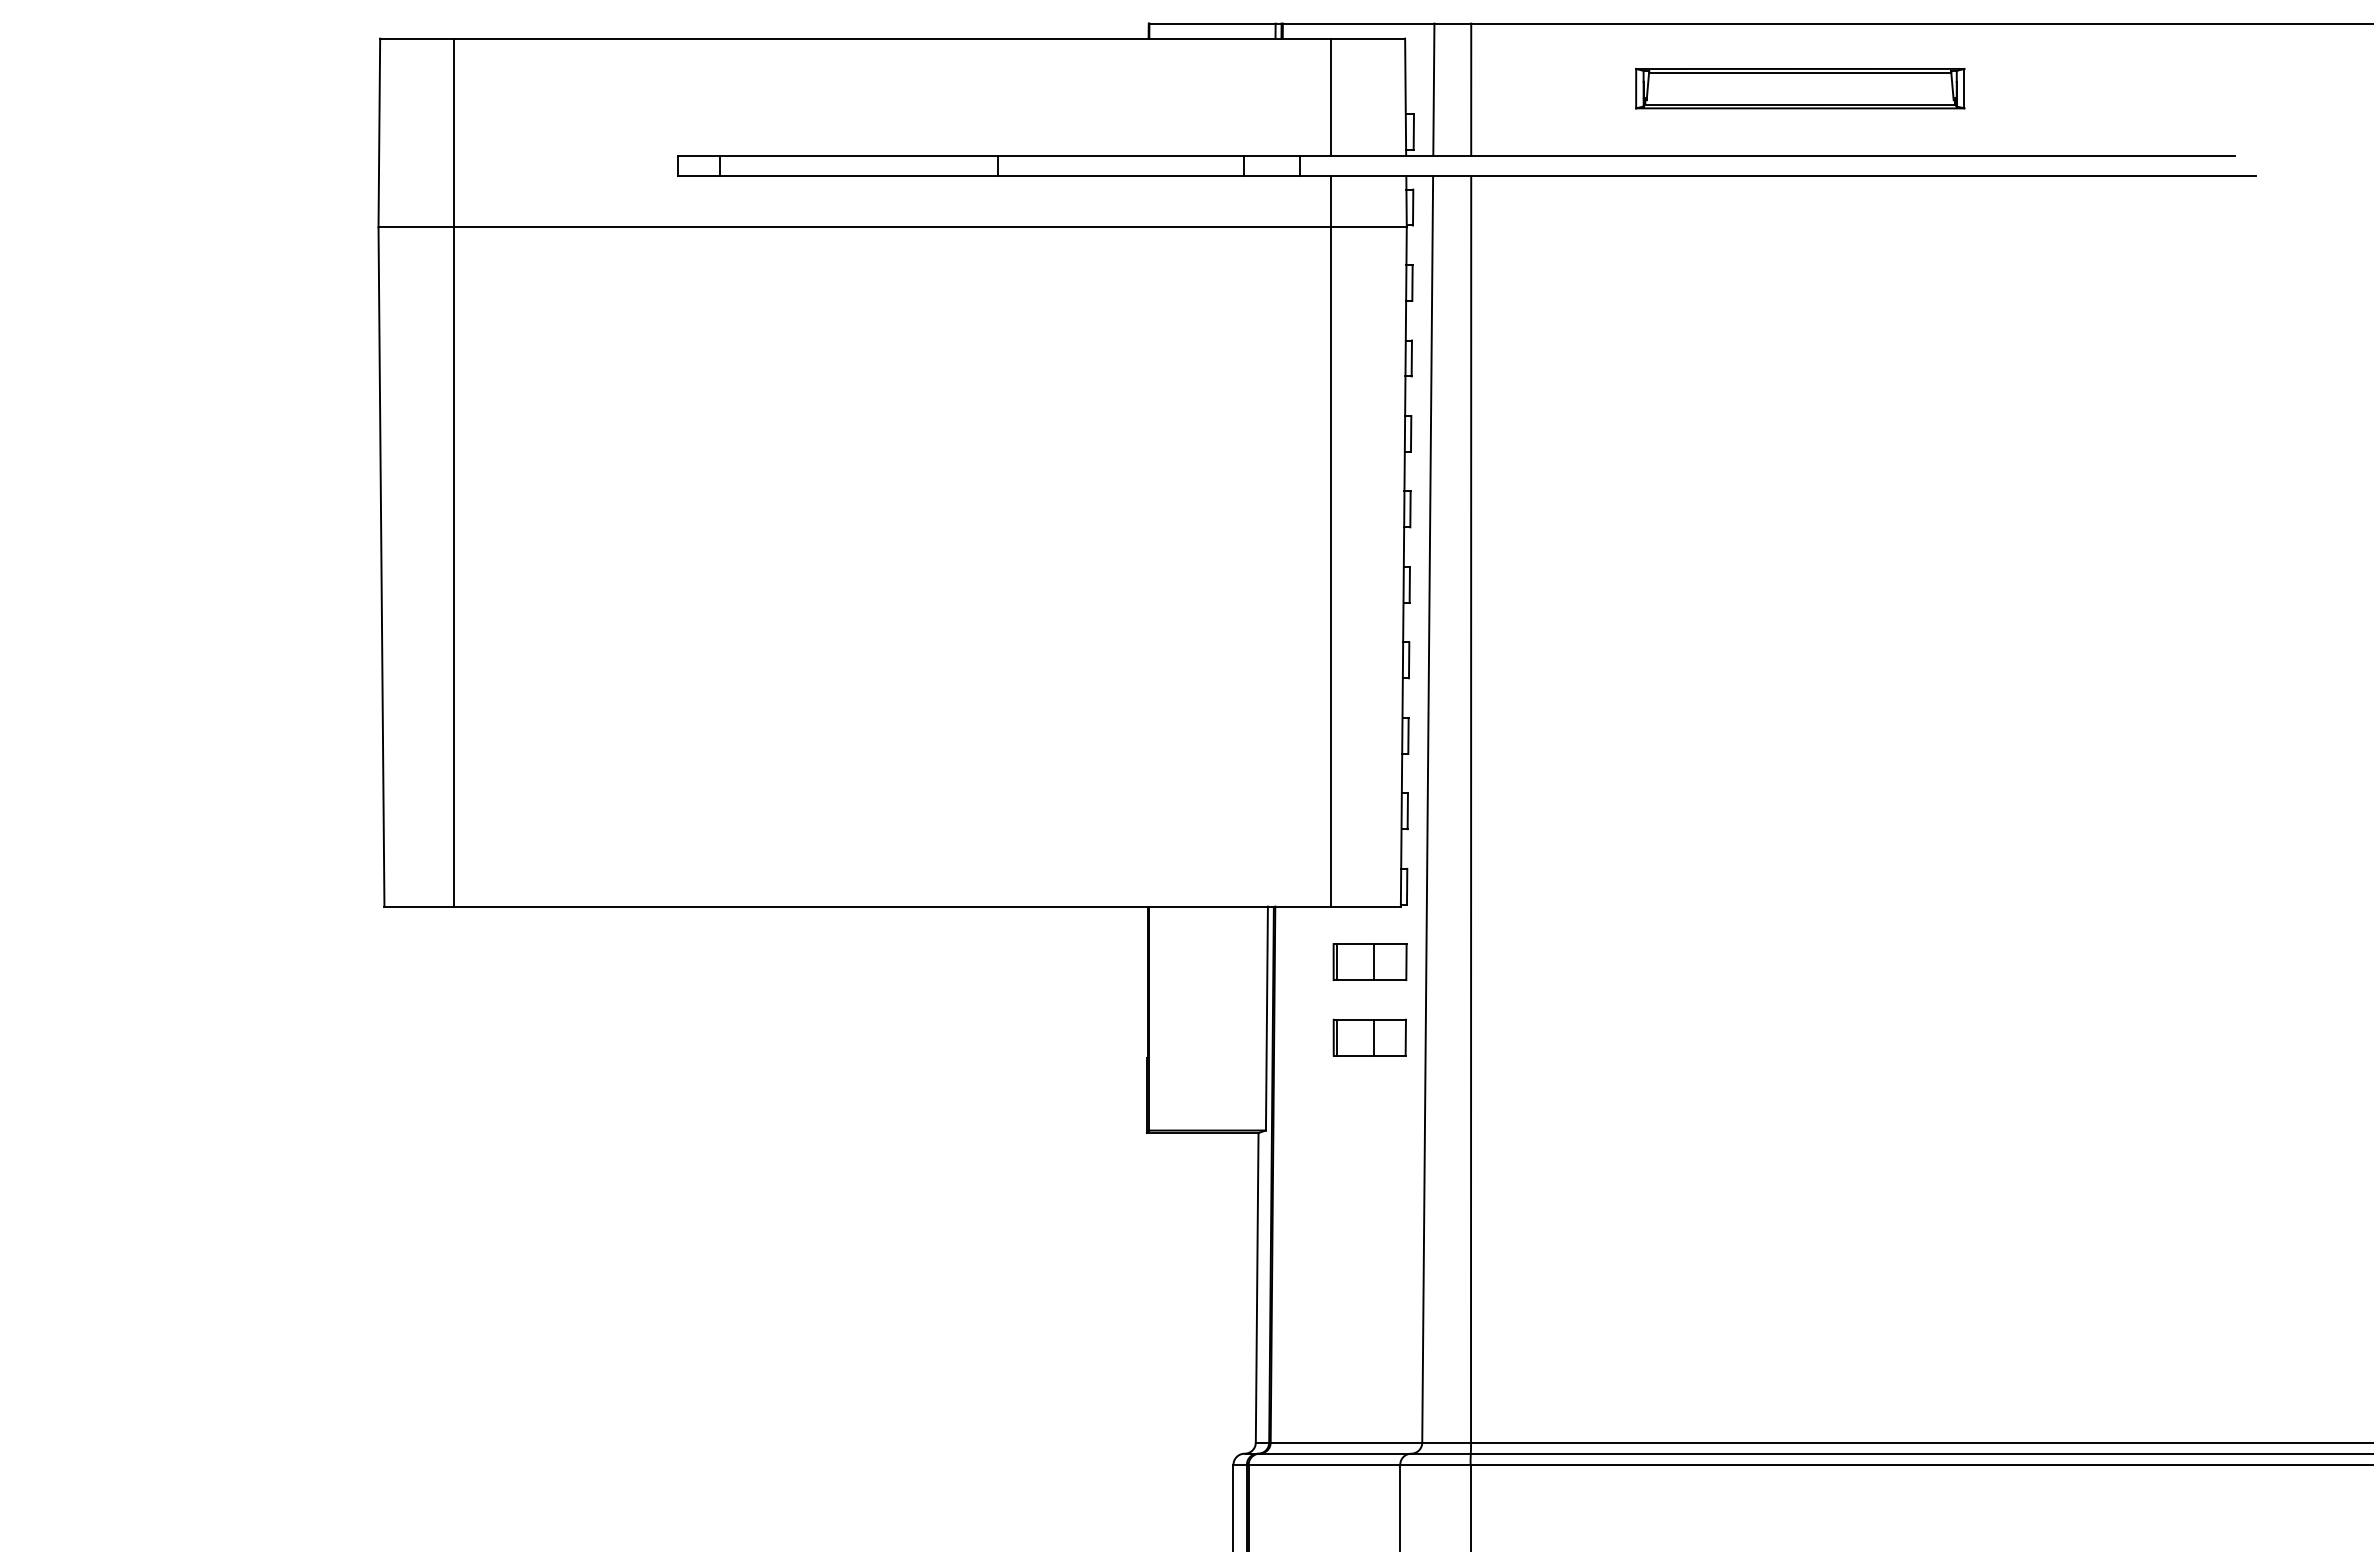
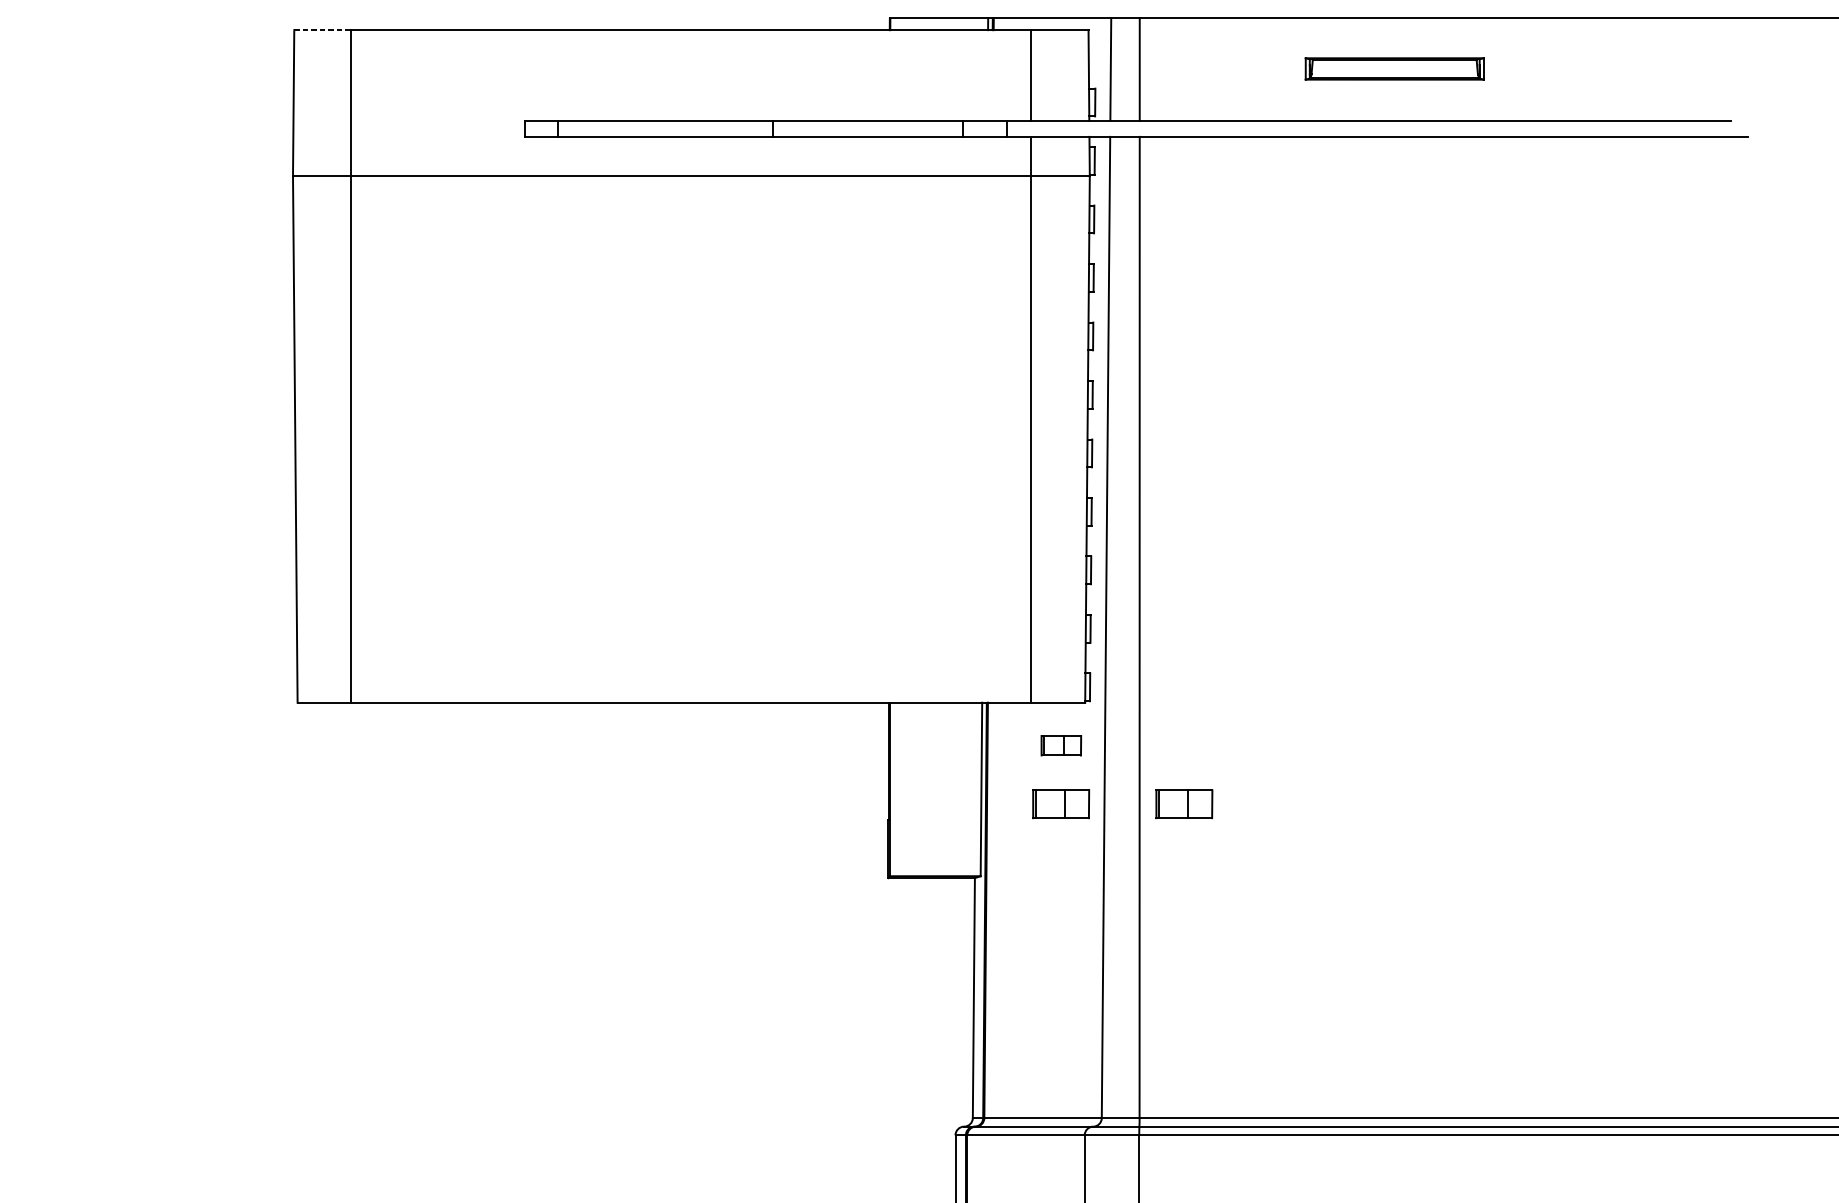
line: (417, 38) -> (323, 30), solid -> dashed
part: (1800, 88) -> (1394, 68), size x0.7
part: (1369, 961) -> (1060, 745), size x0.7
part: (1528, 1037) -> (1184, 804), added

